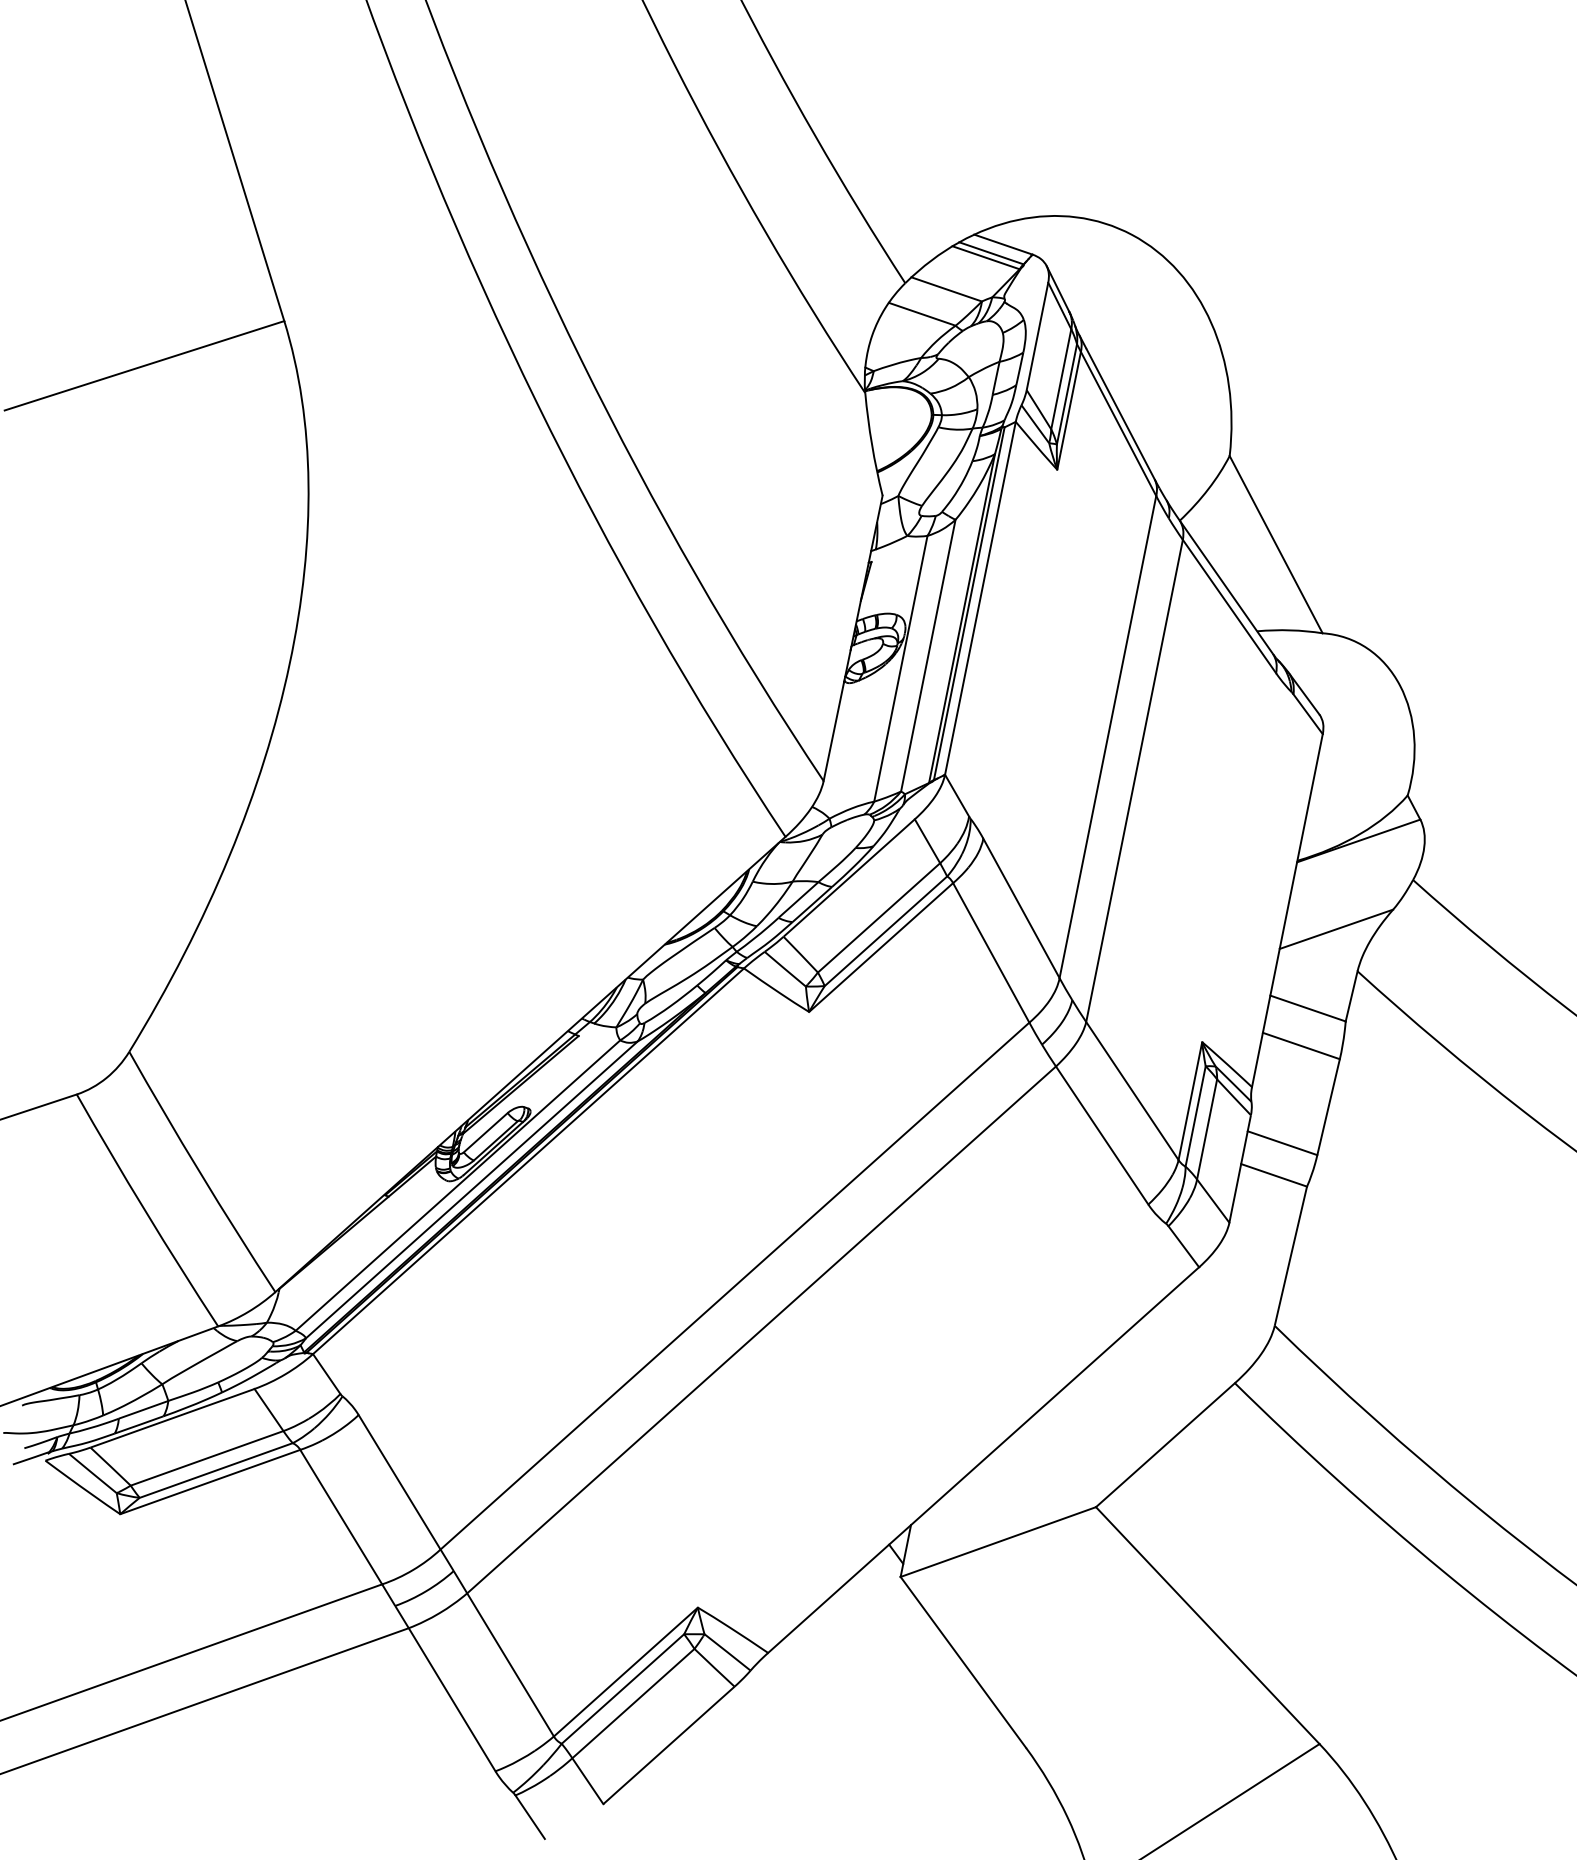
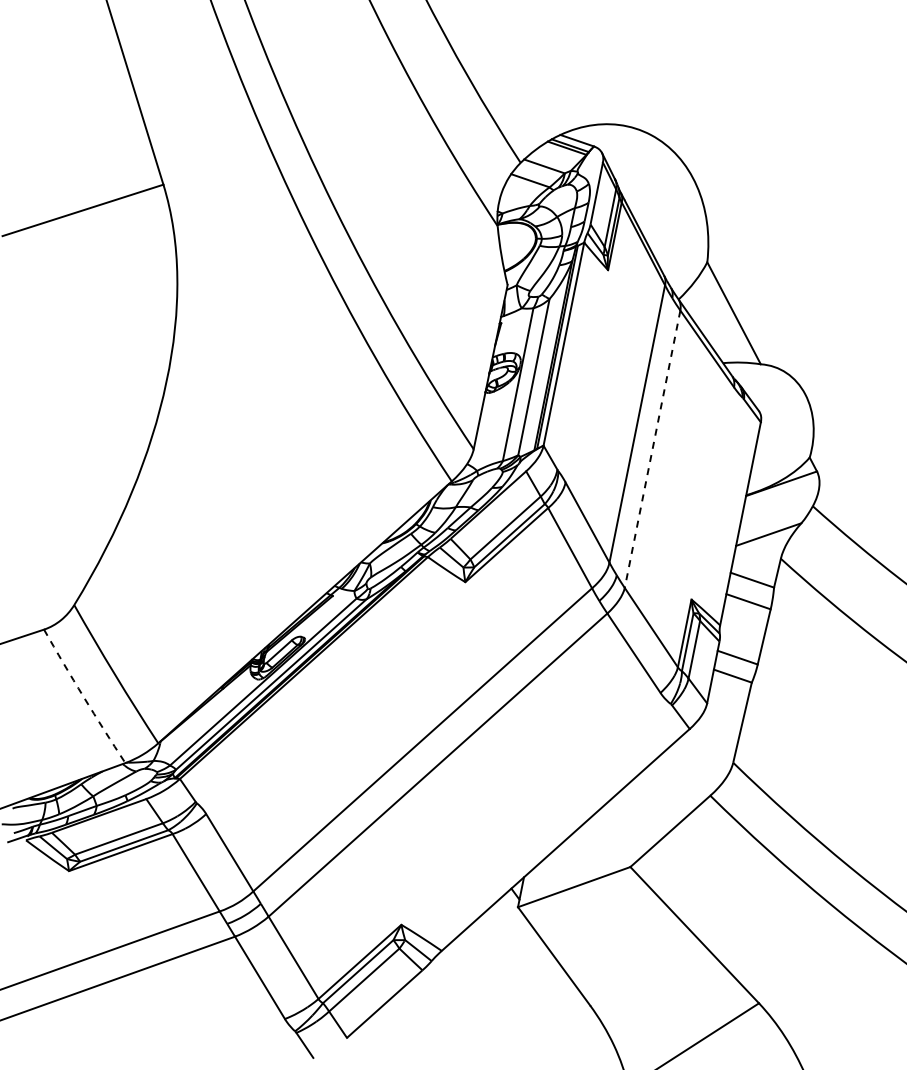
line: (1134, 781) -> (652, 449), solid -> dashed
arc: (145, 1210) -> (83, 696), solid -> dashed

